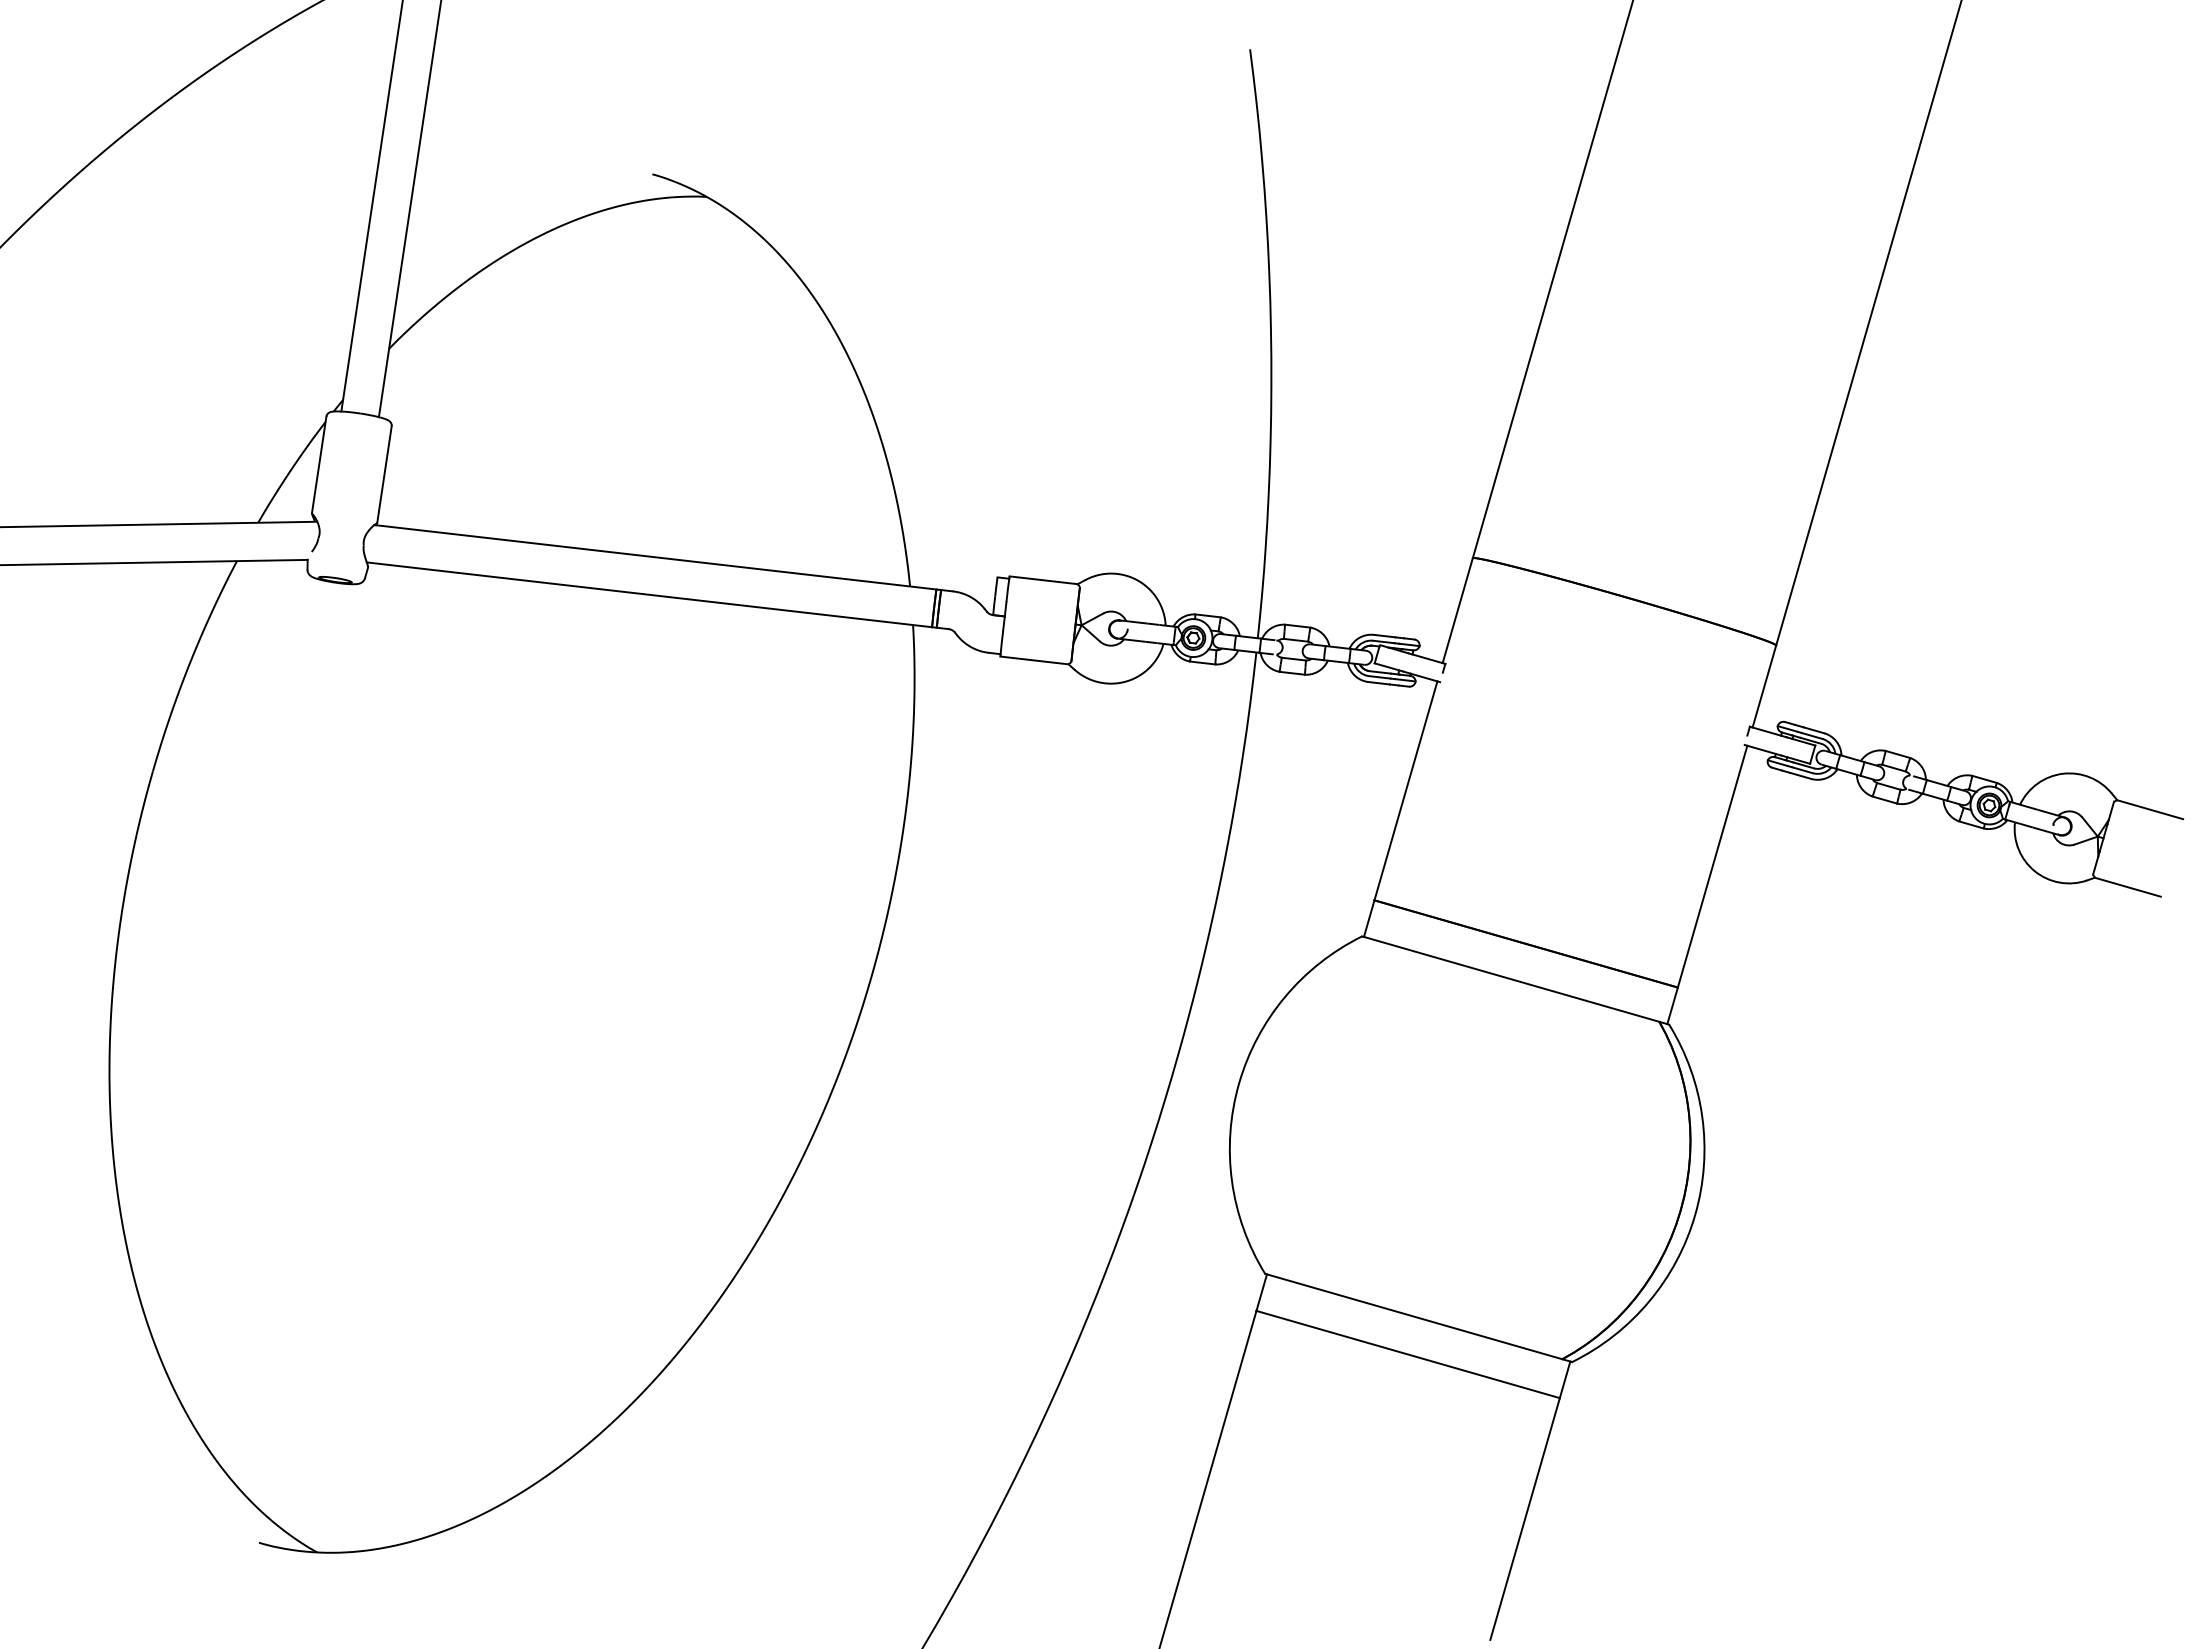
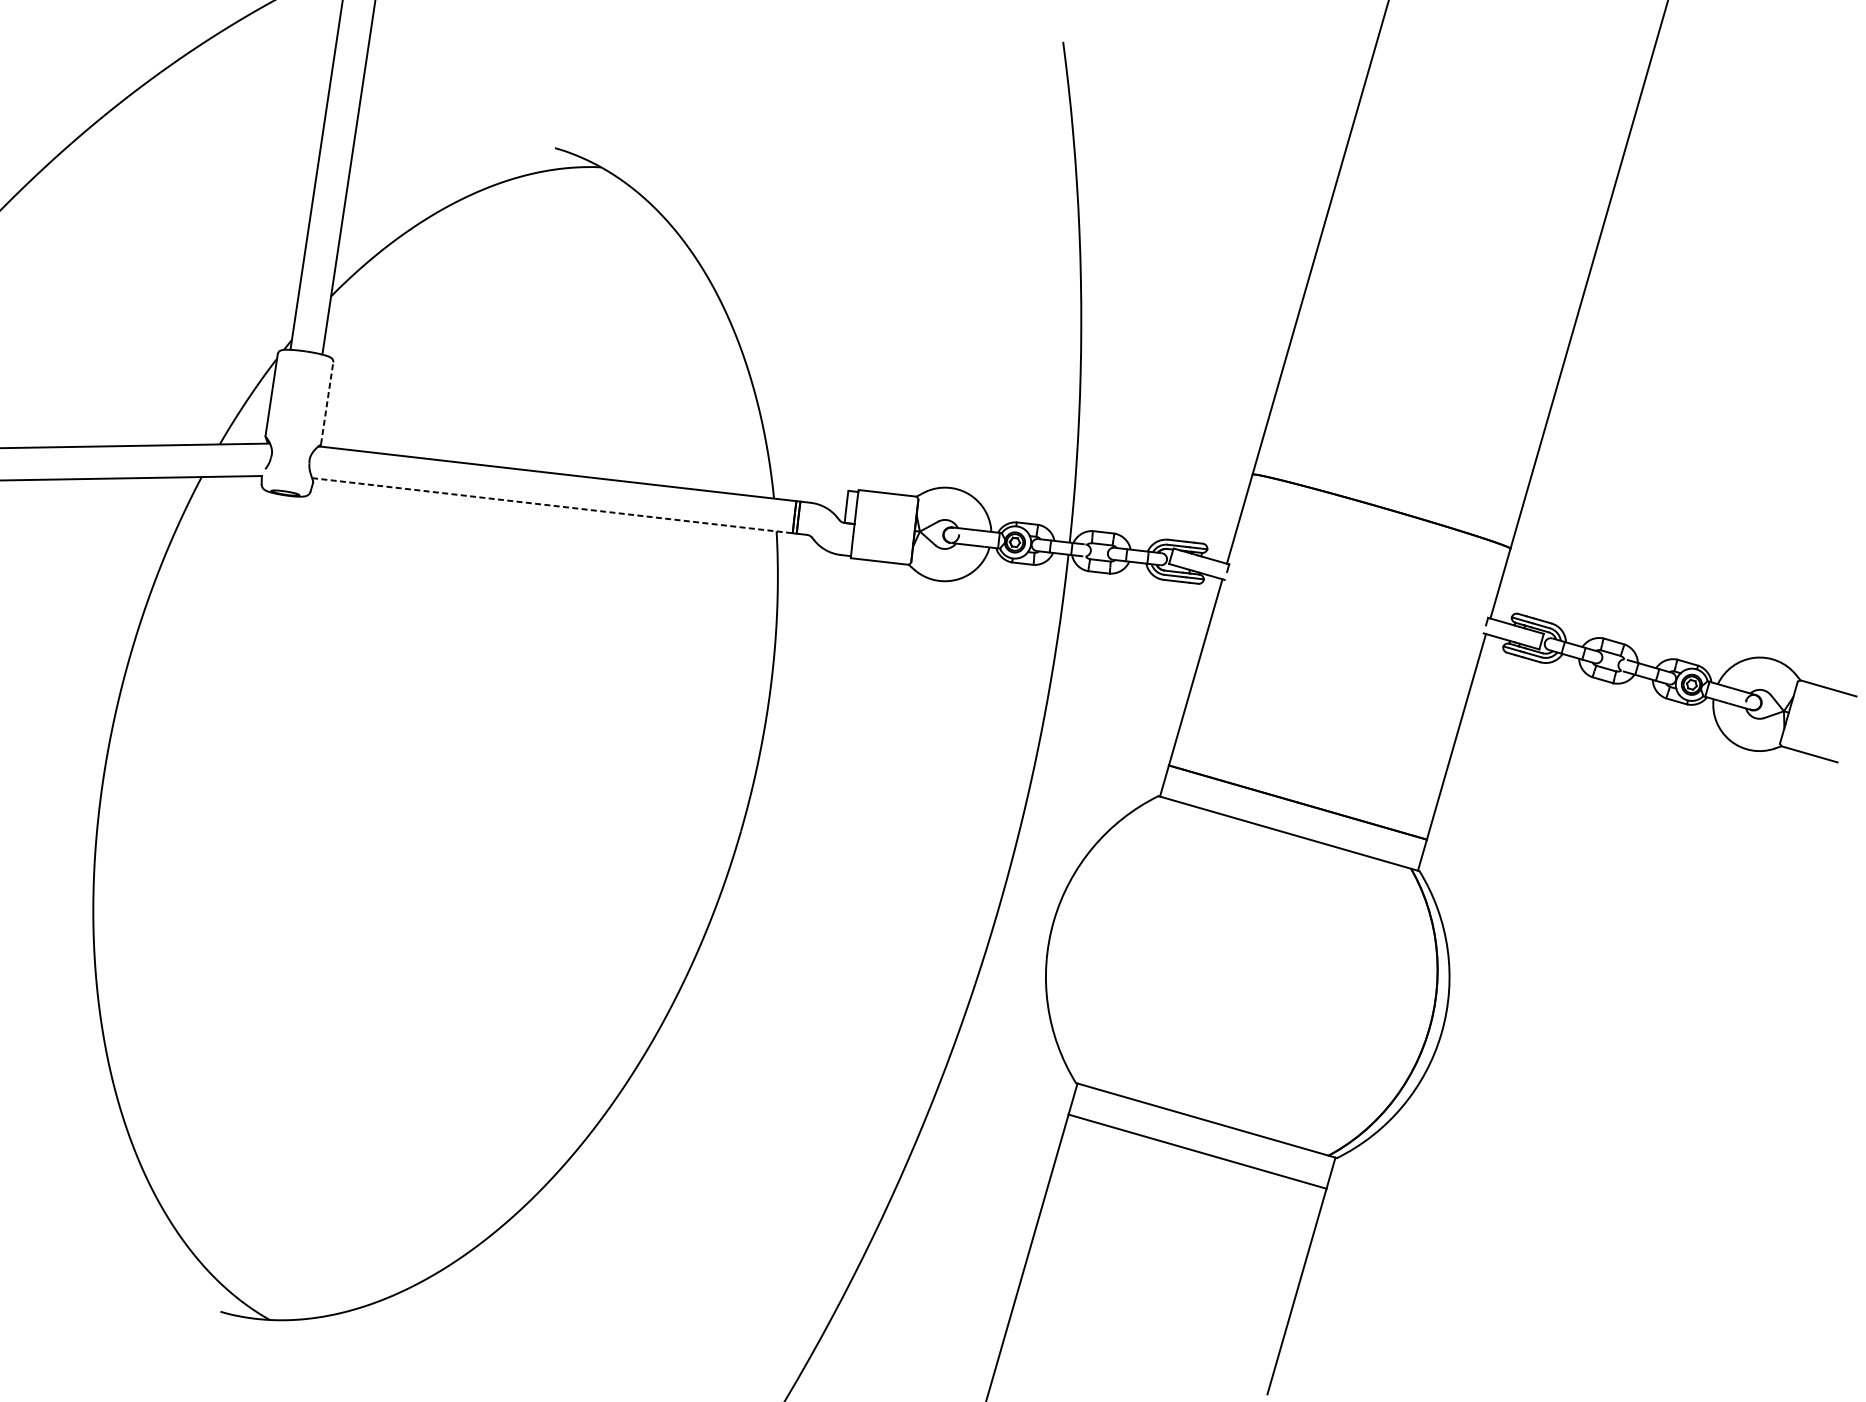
line: (384, 474) -> (327, 403), solid -> dashed
line: (649, 594) -> (552, 505), solid -> dashed

